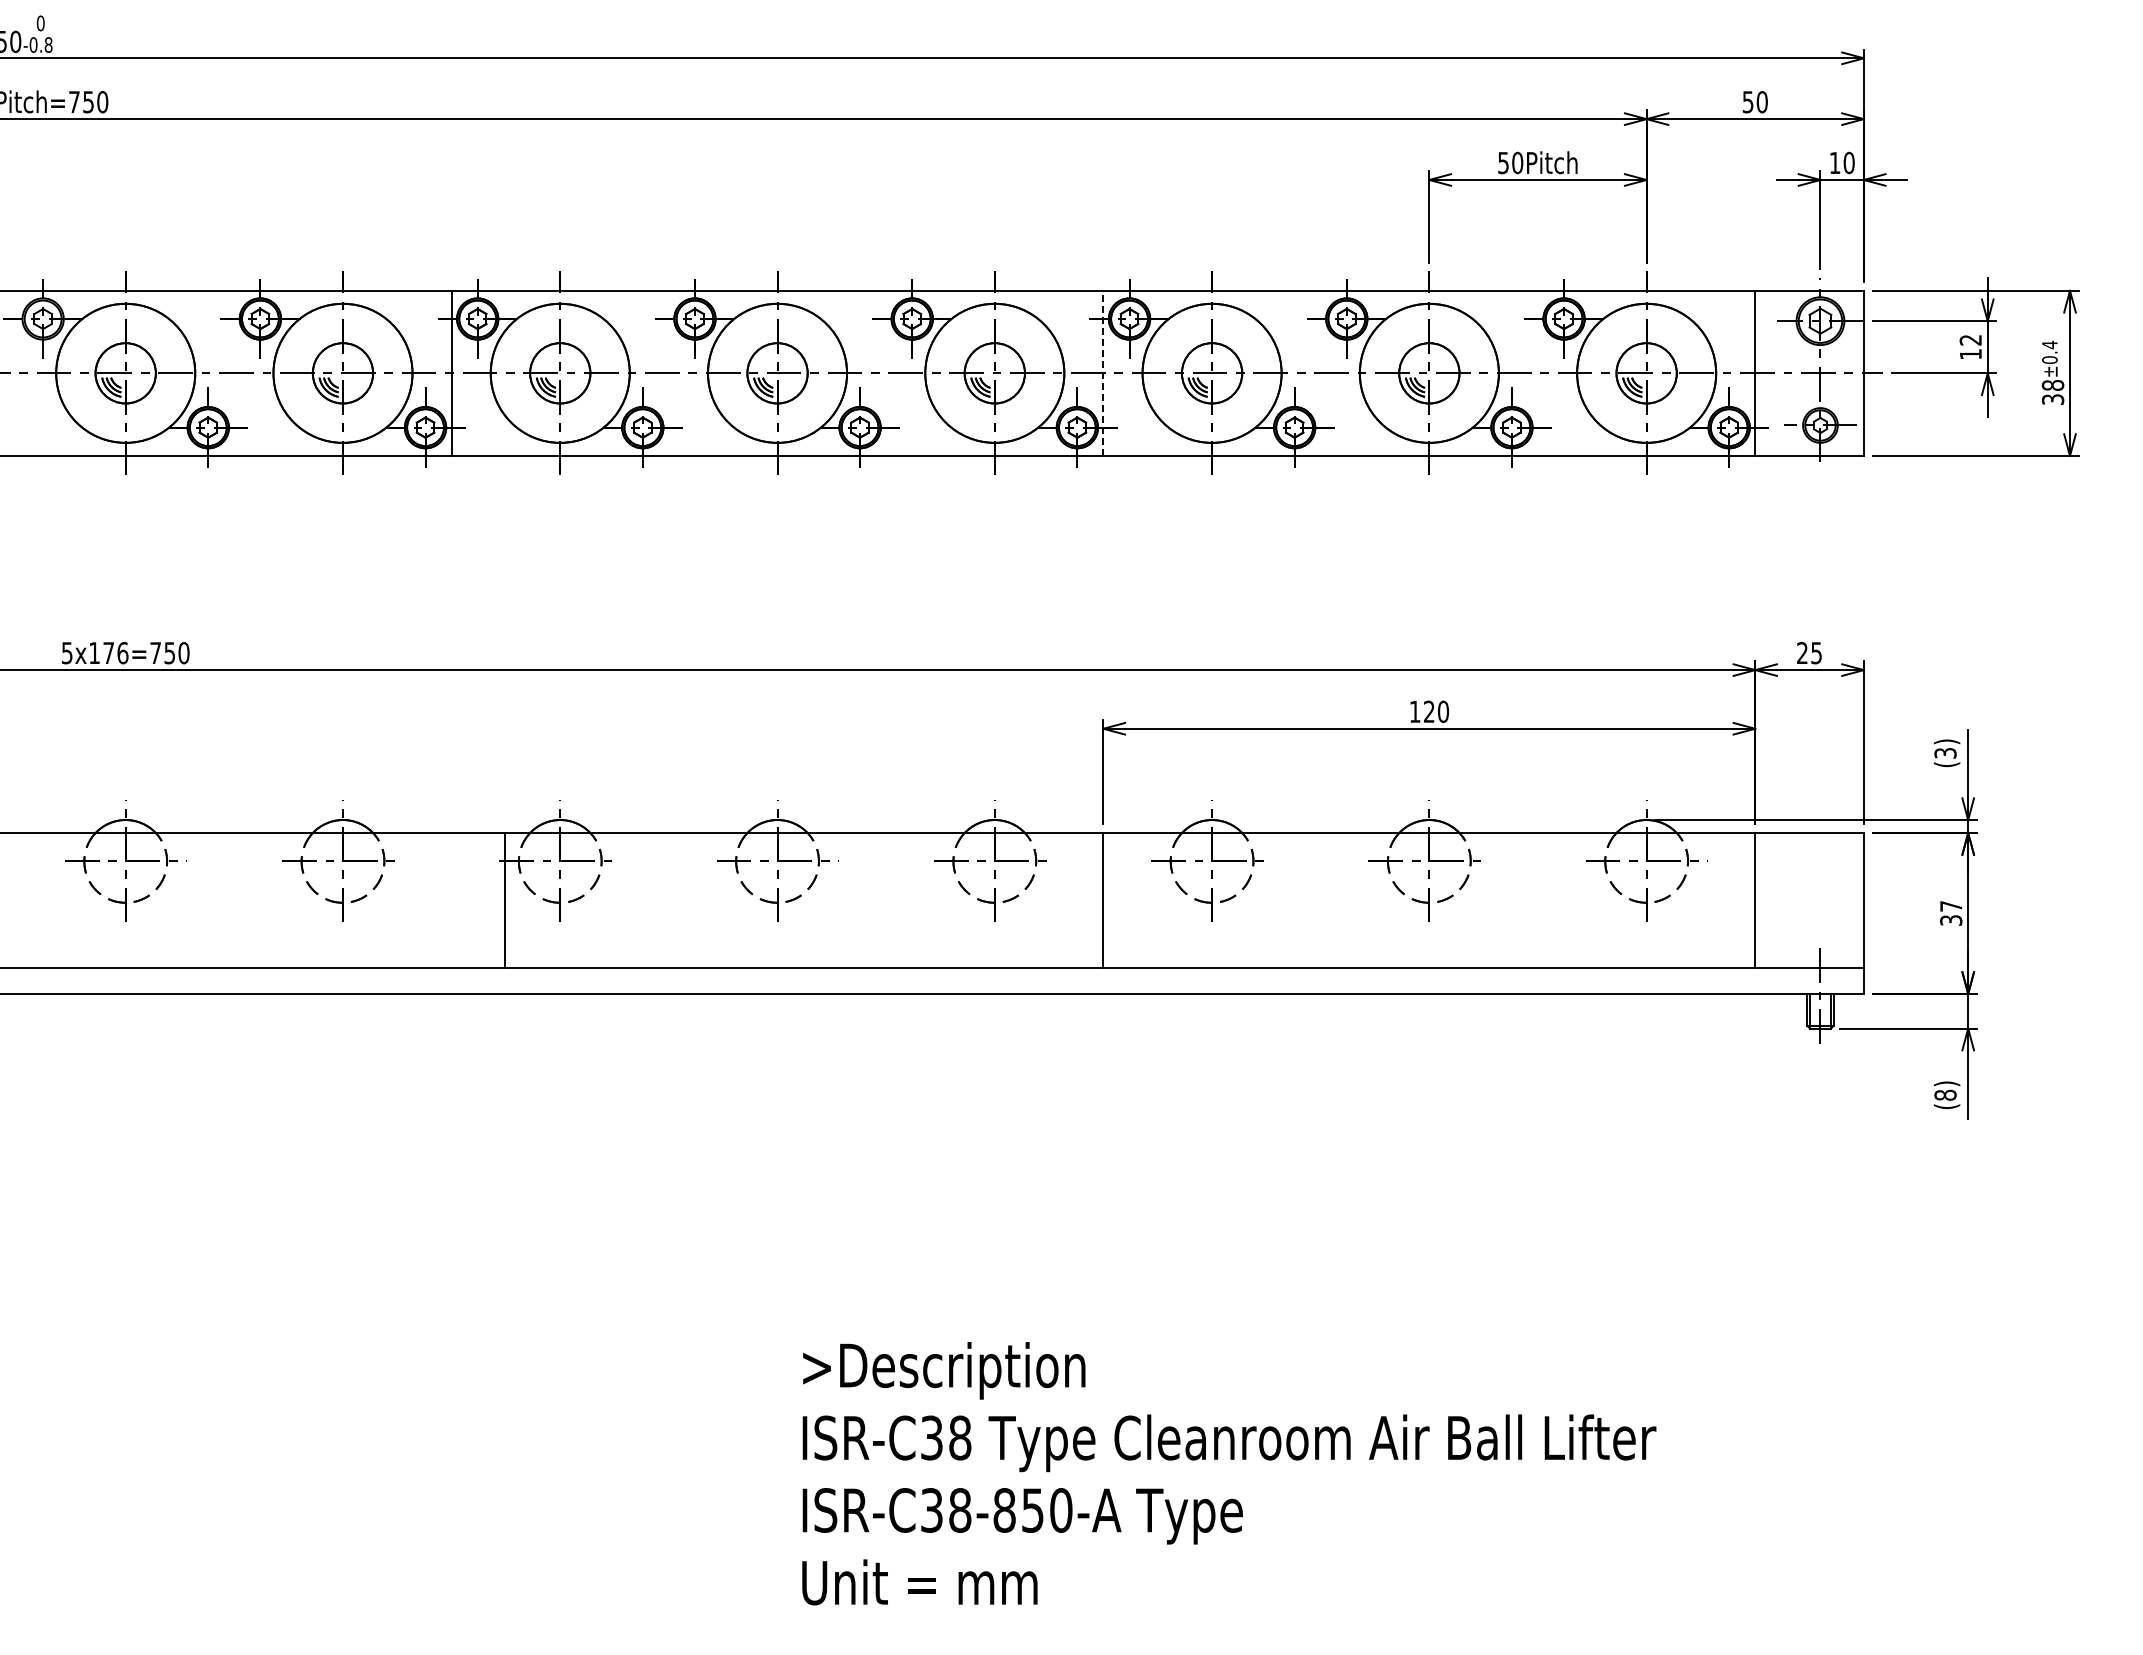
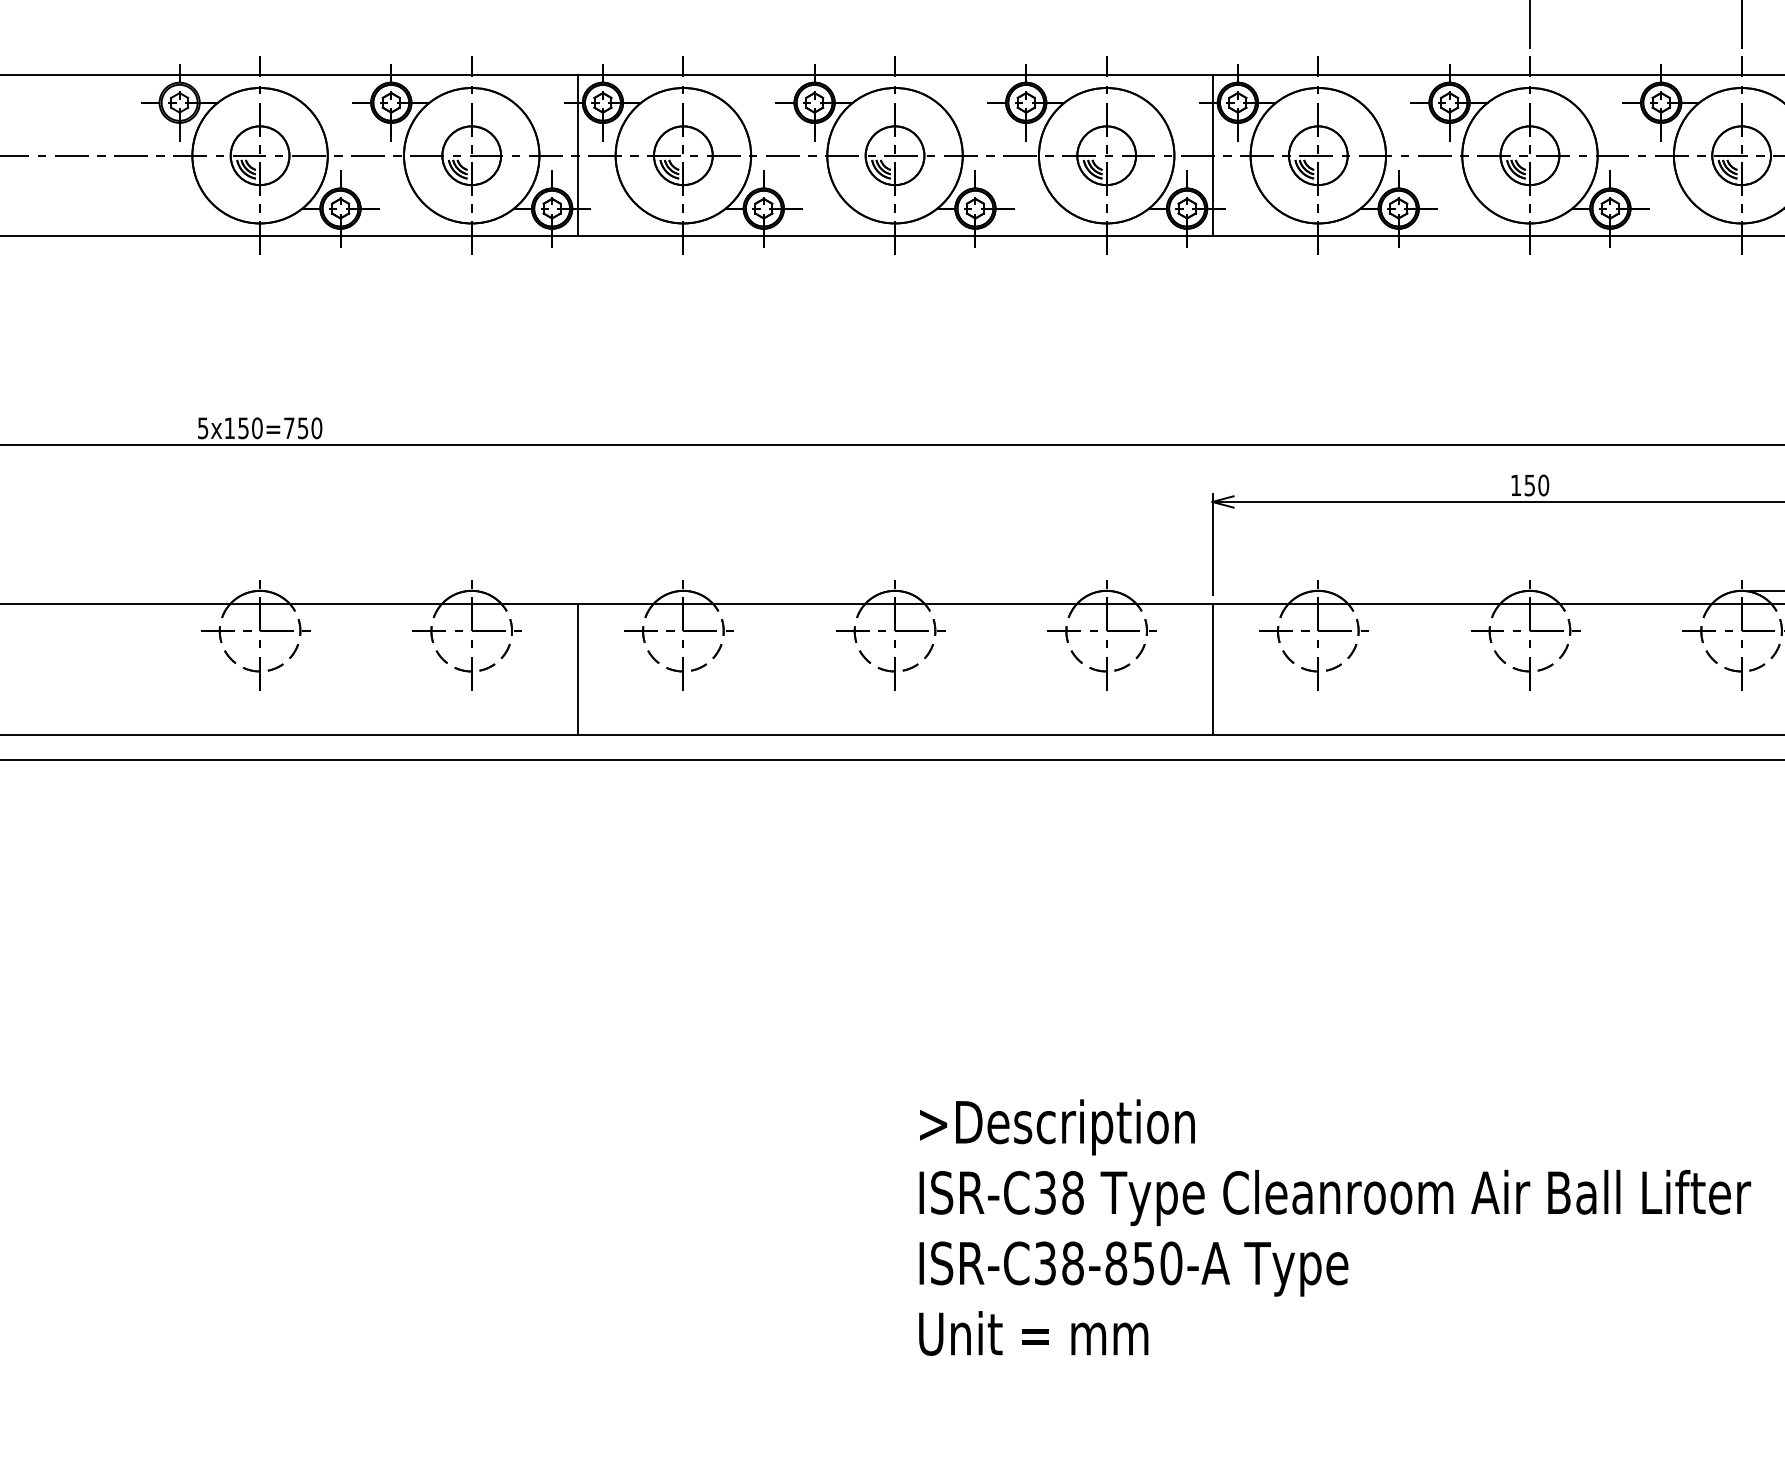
line: (1103, 373) -> (1212, 155), dashed -> solid
text: (115, 653) -> (250, 428), 5x176=750 -> 5x150=750
text: (1429, 711) -> (1530, 485), 120 -> 150
line: (504, 900) -> (577, 669), moved

